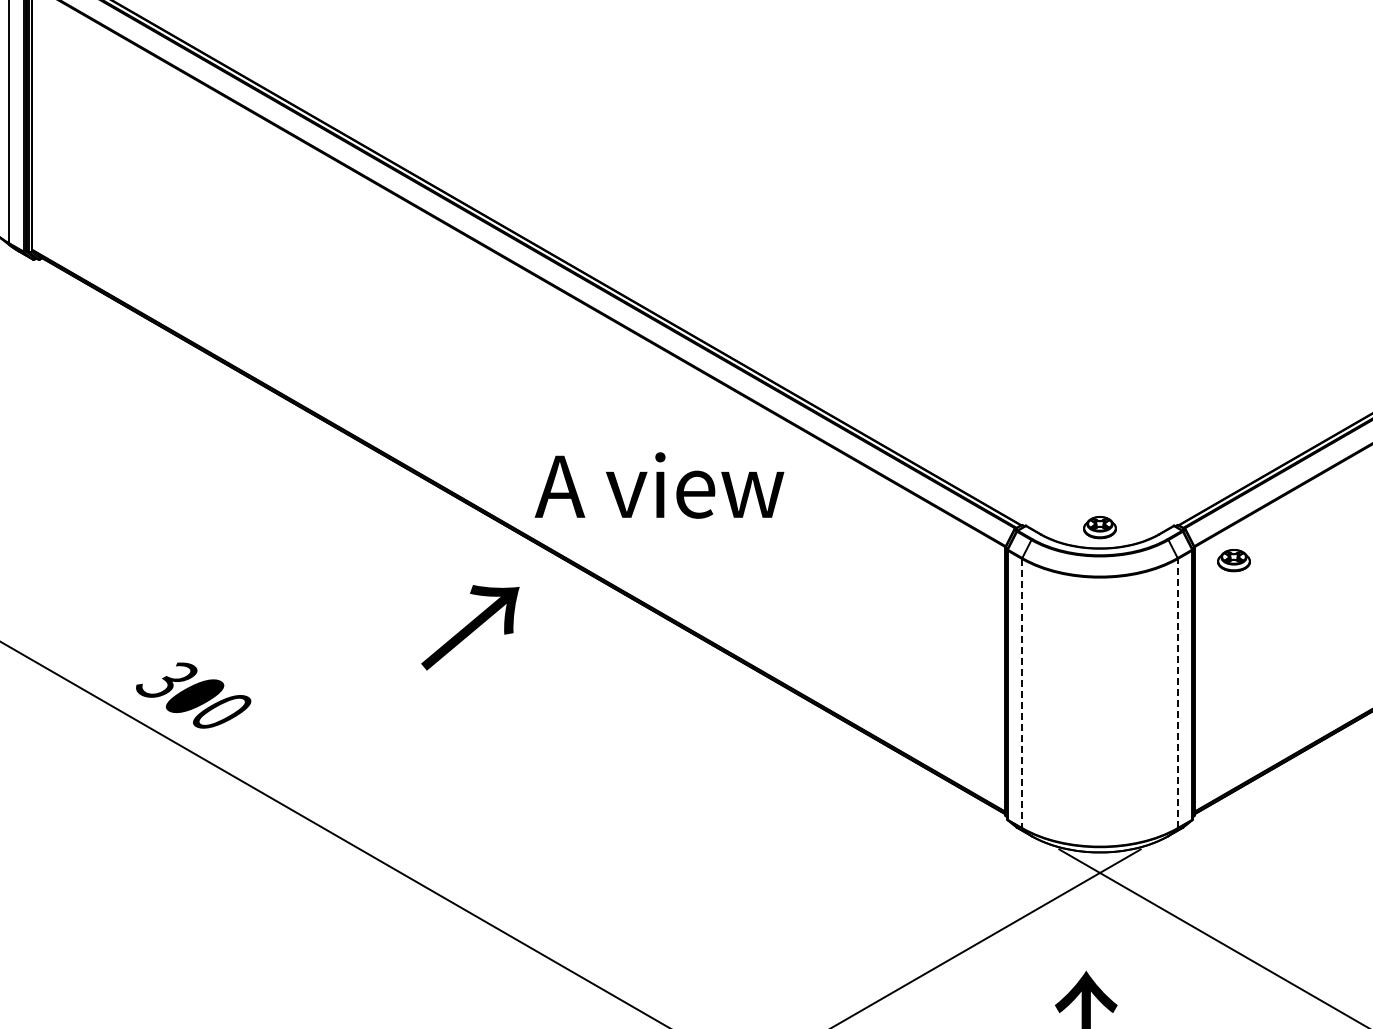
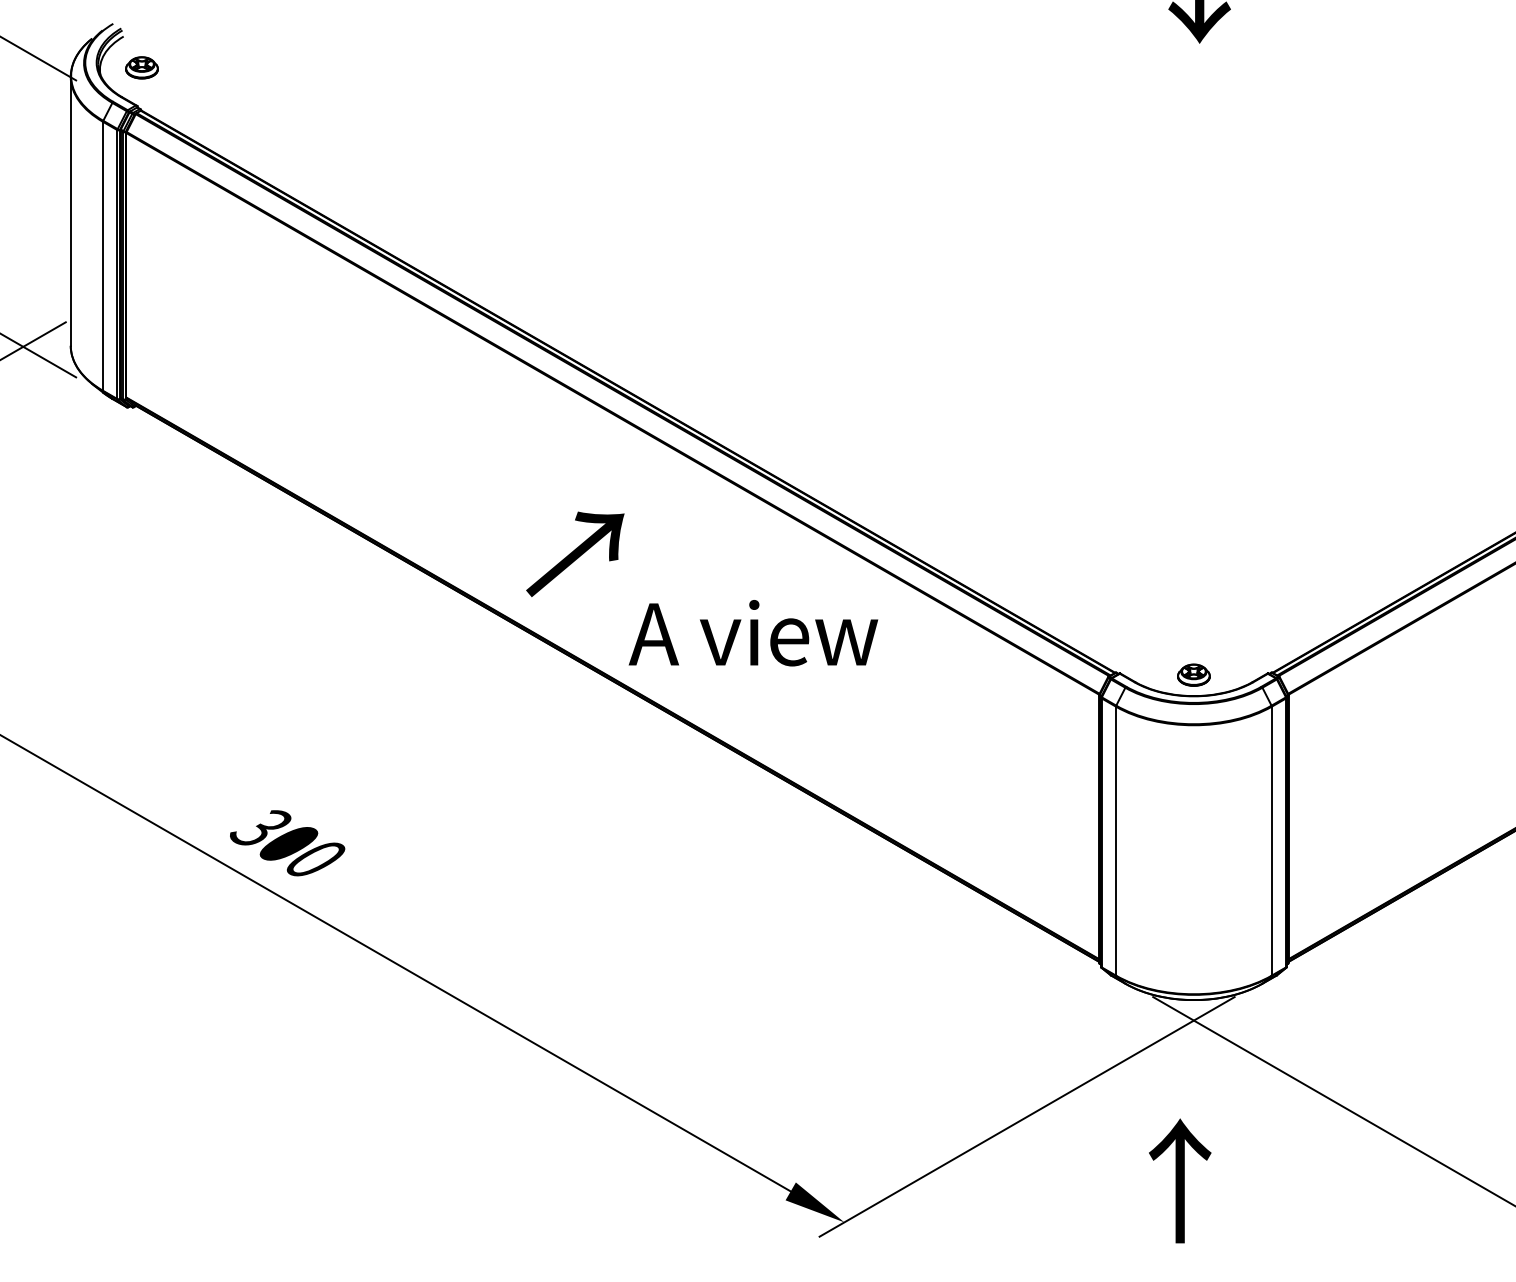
part: (1233, 559) -> (1327, 707), removed
text: (470, 626) -> (575, 553), moved
line: (1177, 692) -> (1271, 840), dashed -> solid
line: (1022, 693) -> (1116, 841), dashed -> solid

